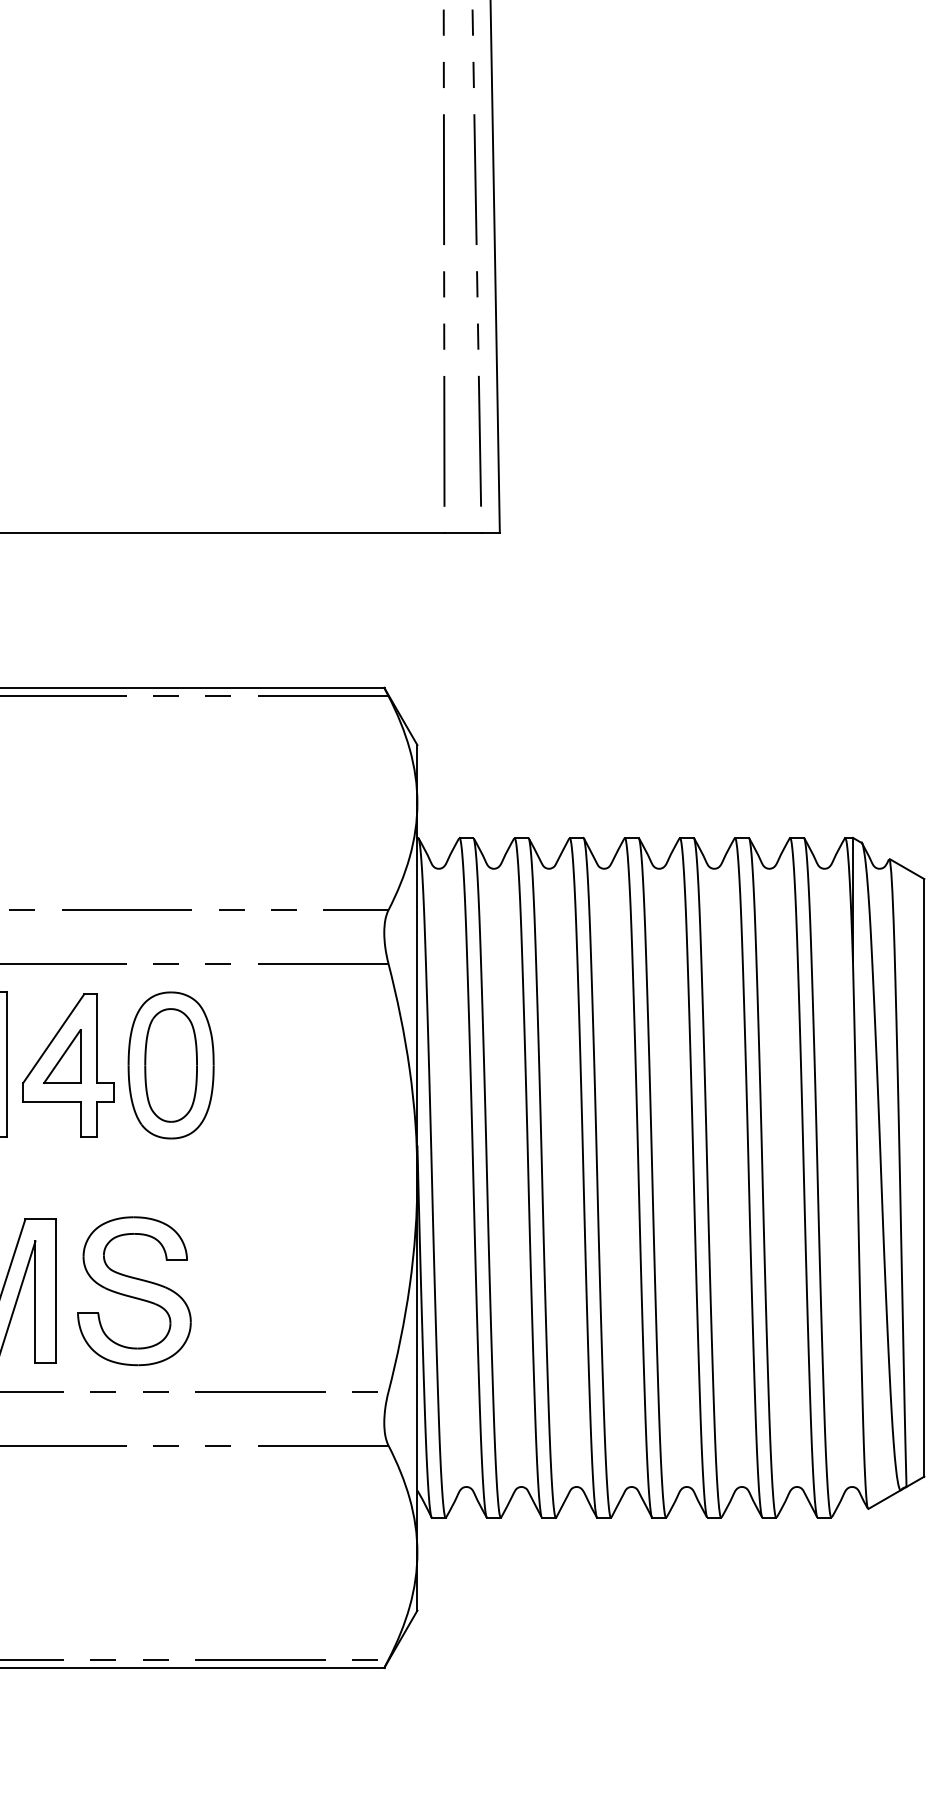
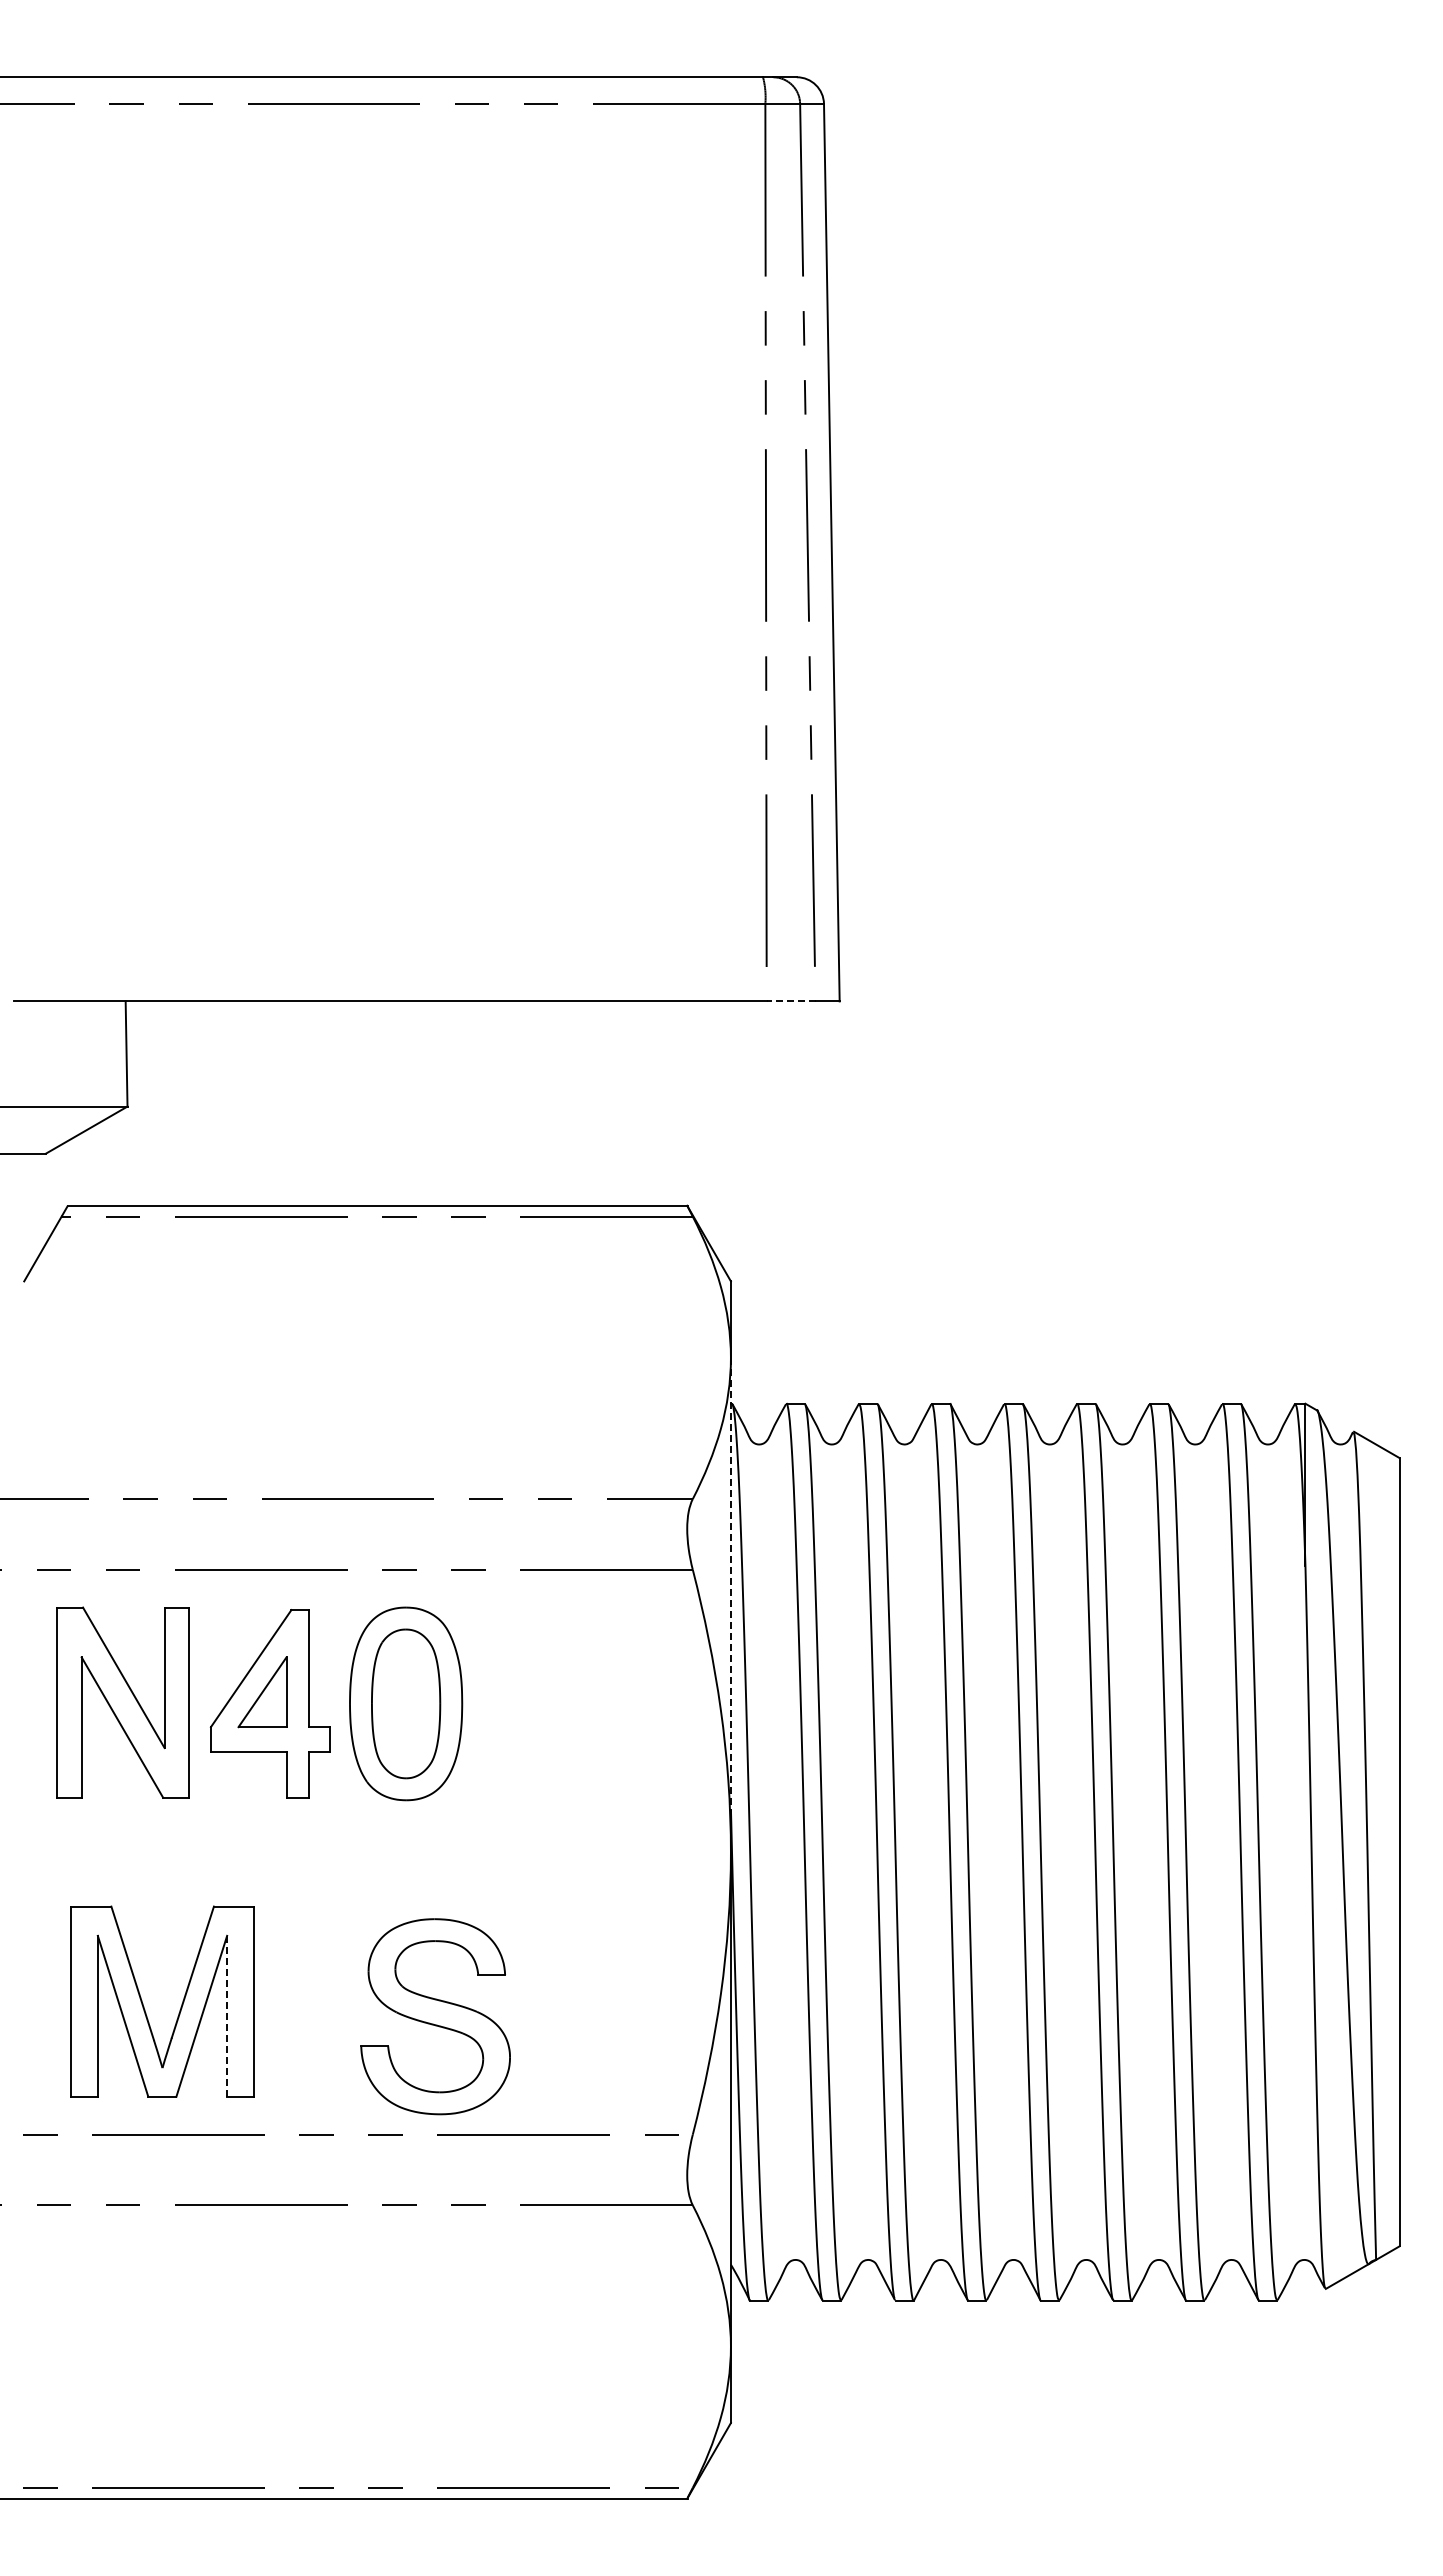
line: (462, 532) -> (790, 1001), solid -> dashed
line: (417, 990) -> (730, 1605), solid -> dashed
part: (134, 1291) -> (435, 2016), moved
line: (35, 1301) -> (227, 2015), solid -> dashed

